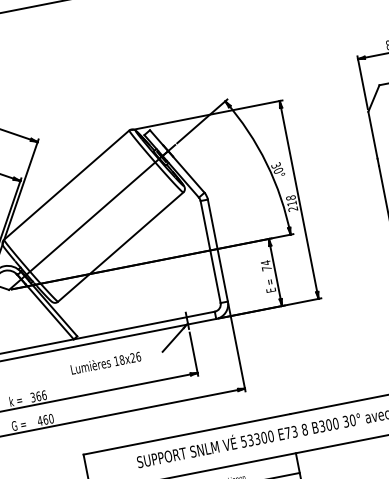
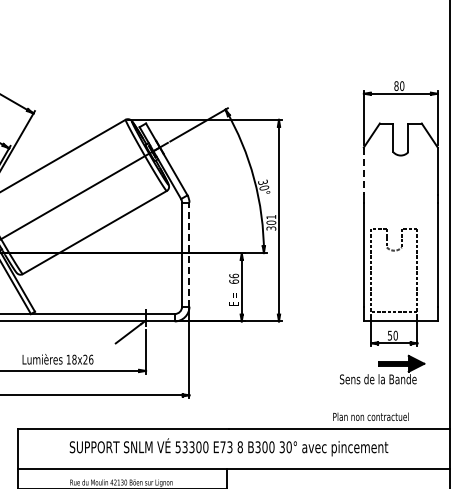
line: (372, 135) -> (363, 171), solid -> dashed
text: (292, 203) -> (271, 222), 218 -> 301
line: (217, 250) -> (189, 254), solid -> dashed
text: (266, 265) -> (234, 278), 74 -> 66
text: (105, 363) -> (57, 359), moved

